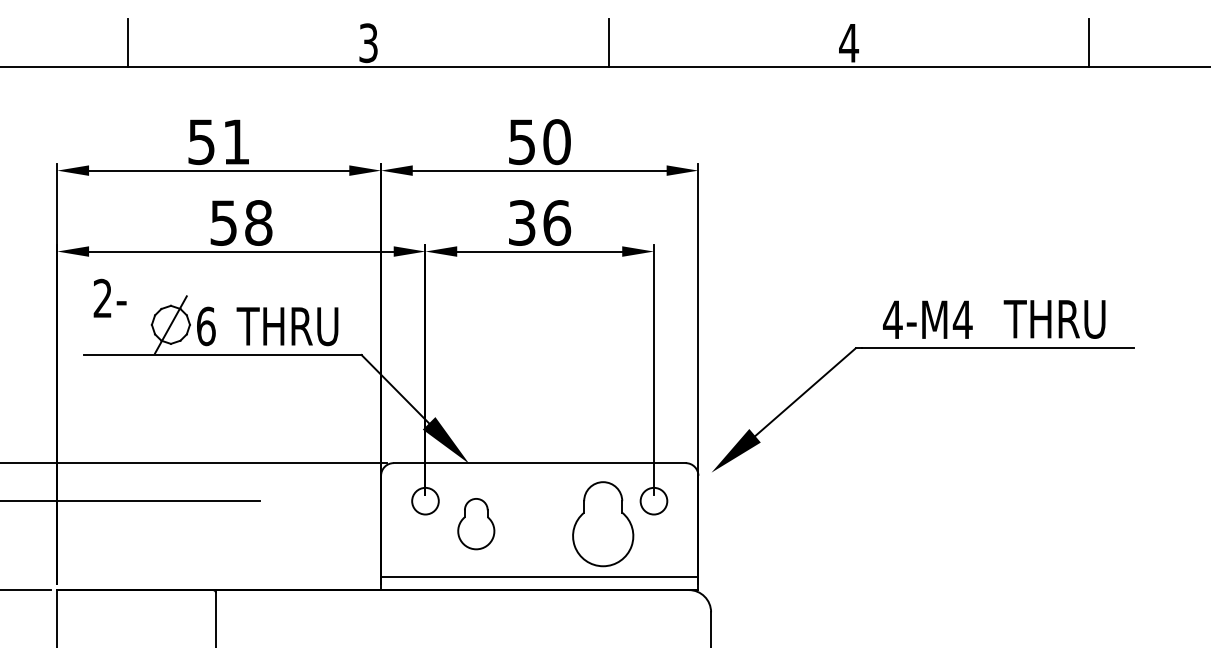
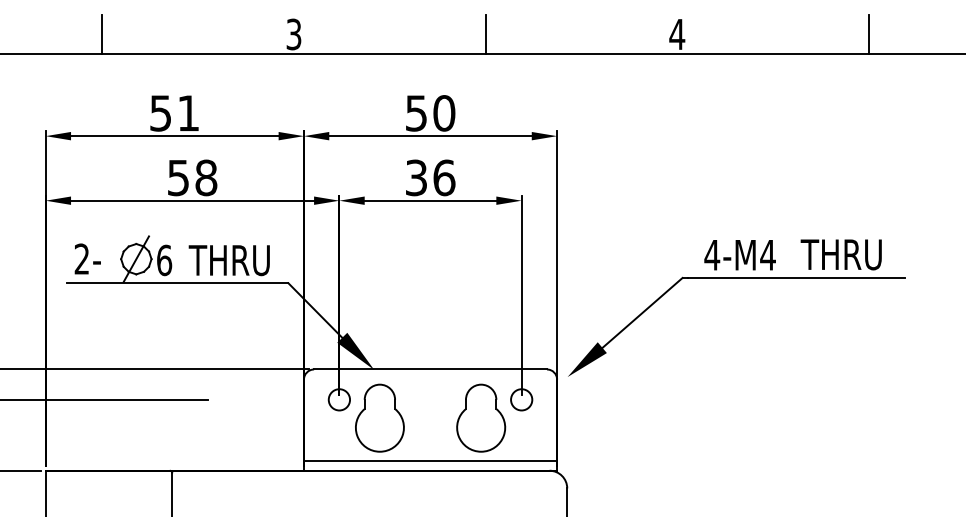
text: (109, 297) -> (87, 258), moved
part: (475, 523) -> (379, 417), size x1.67

